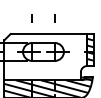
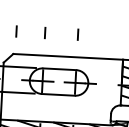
line: (11, 18) -> (15, 31), added

